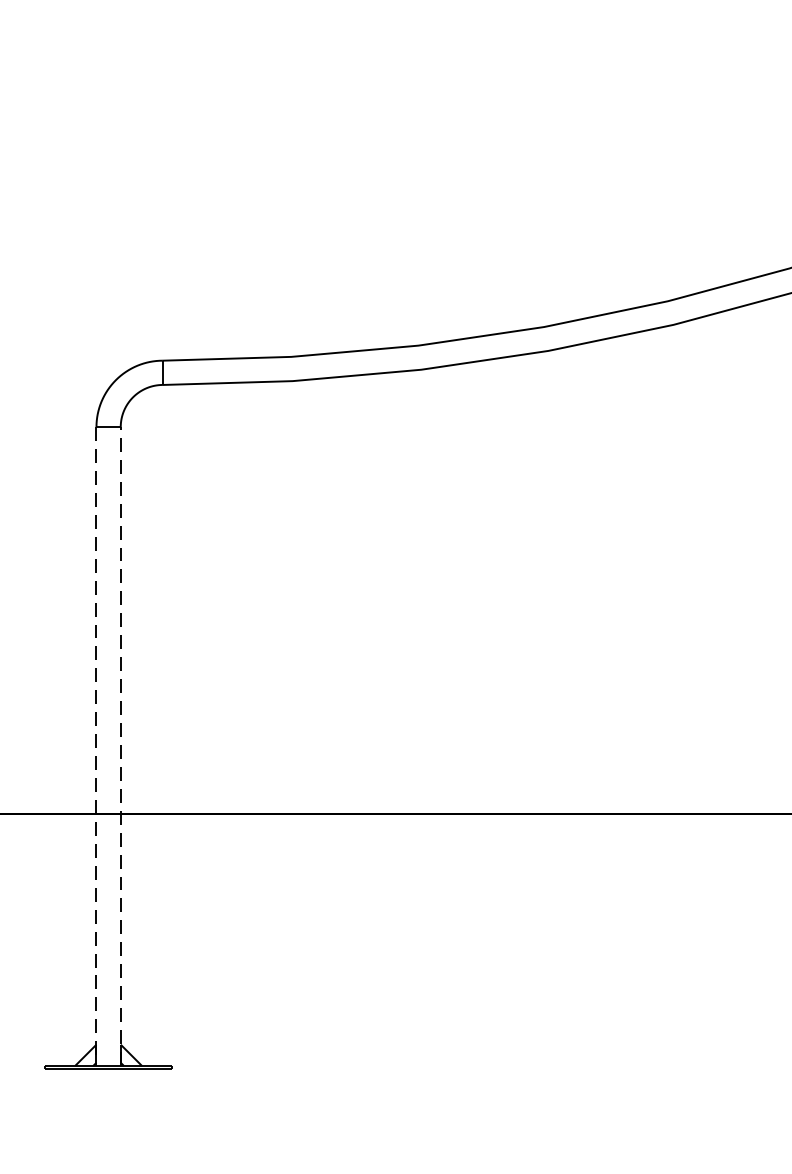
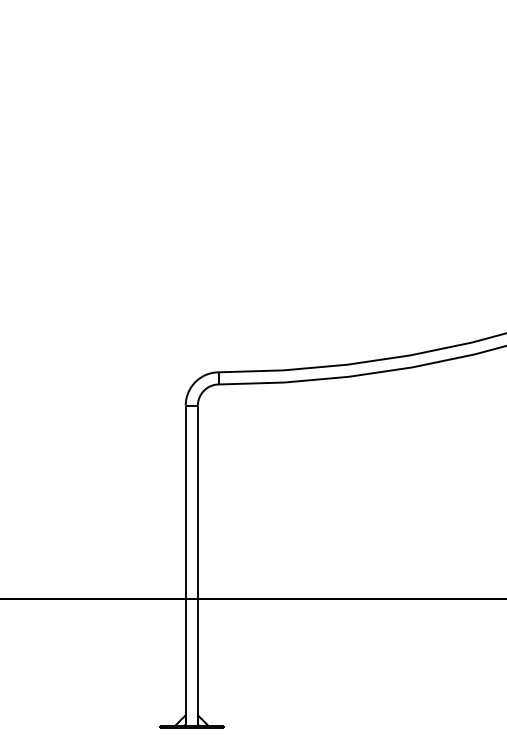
line: (119, 745) -> (197, 565), dashed -> solid
line: (96, 747) -> (185, 566), dashed -> solid

